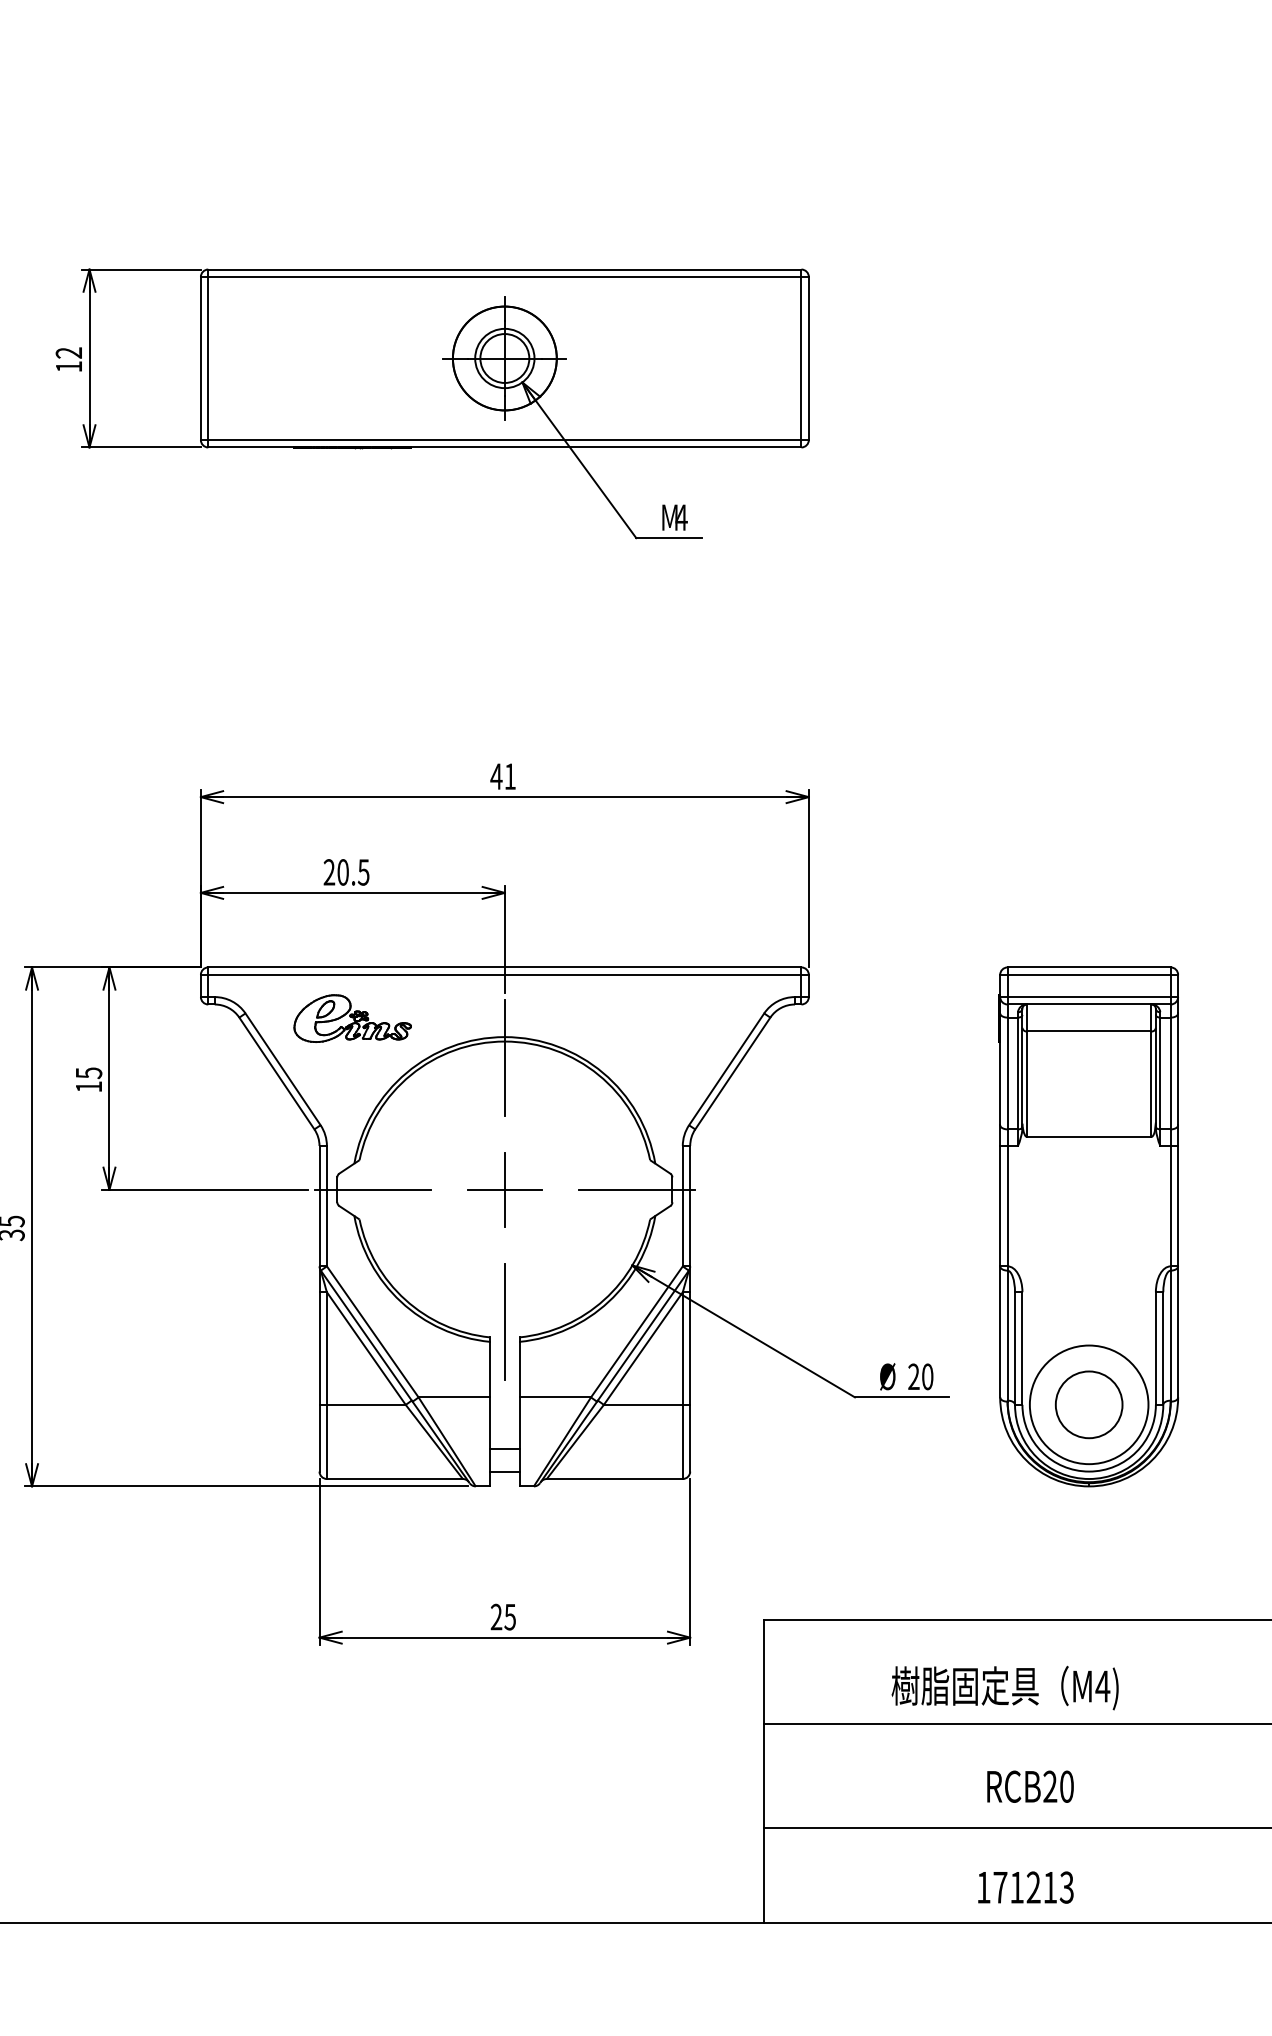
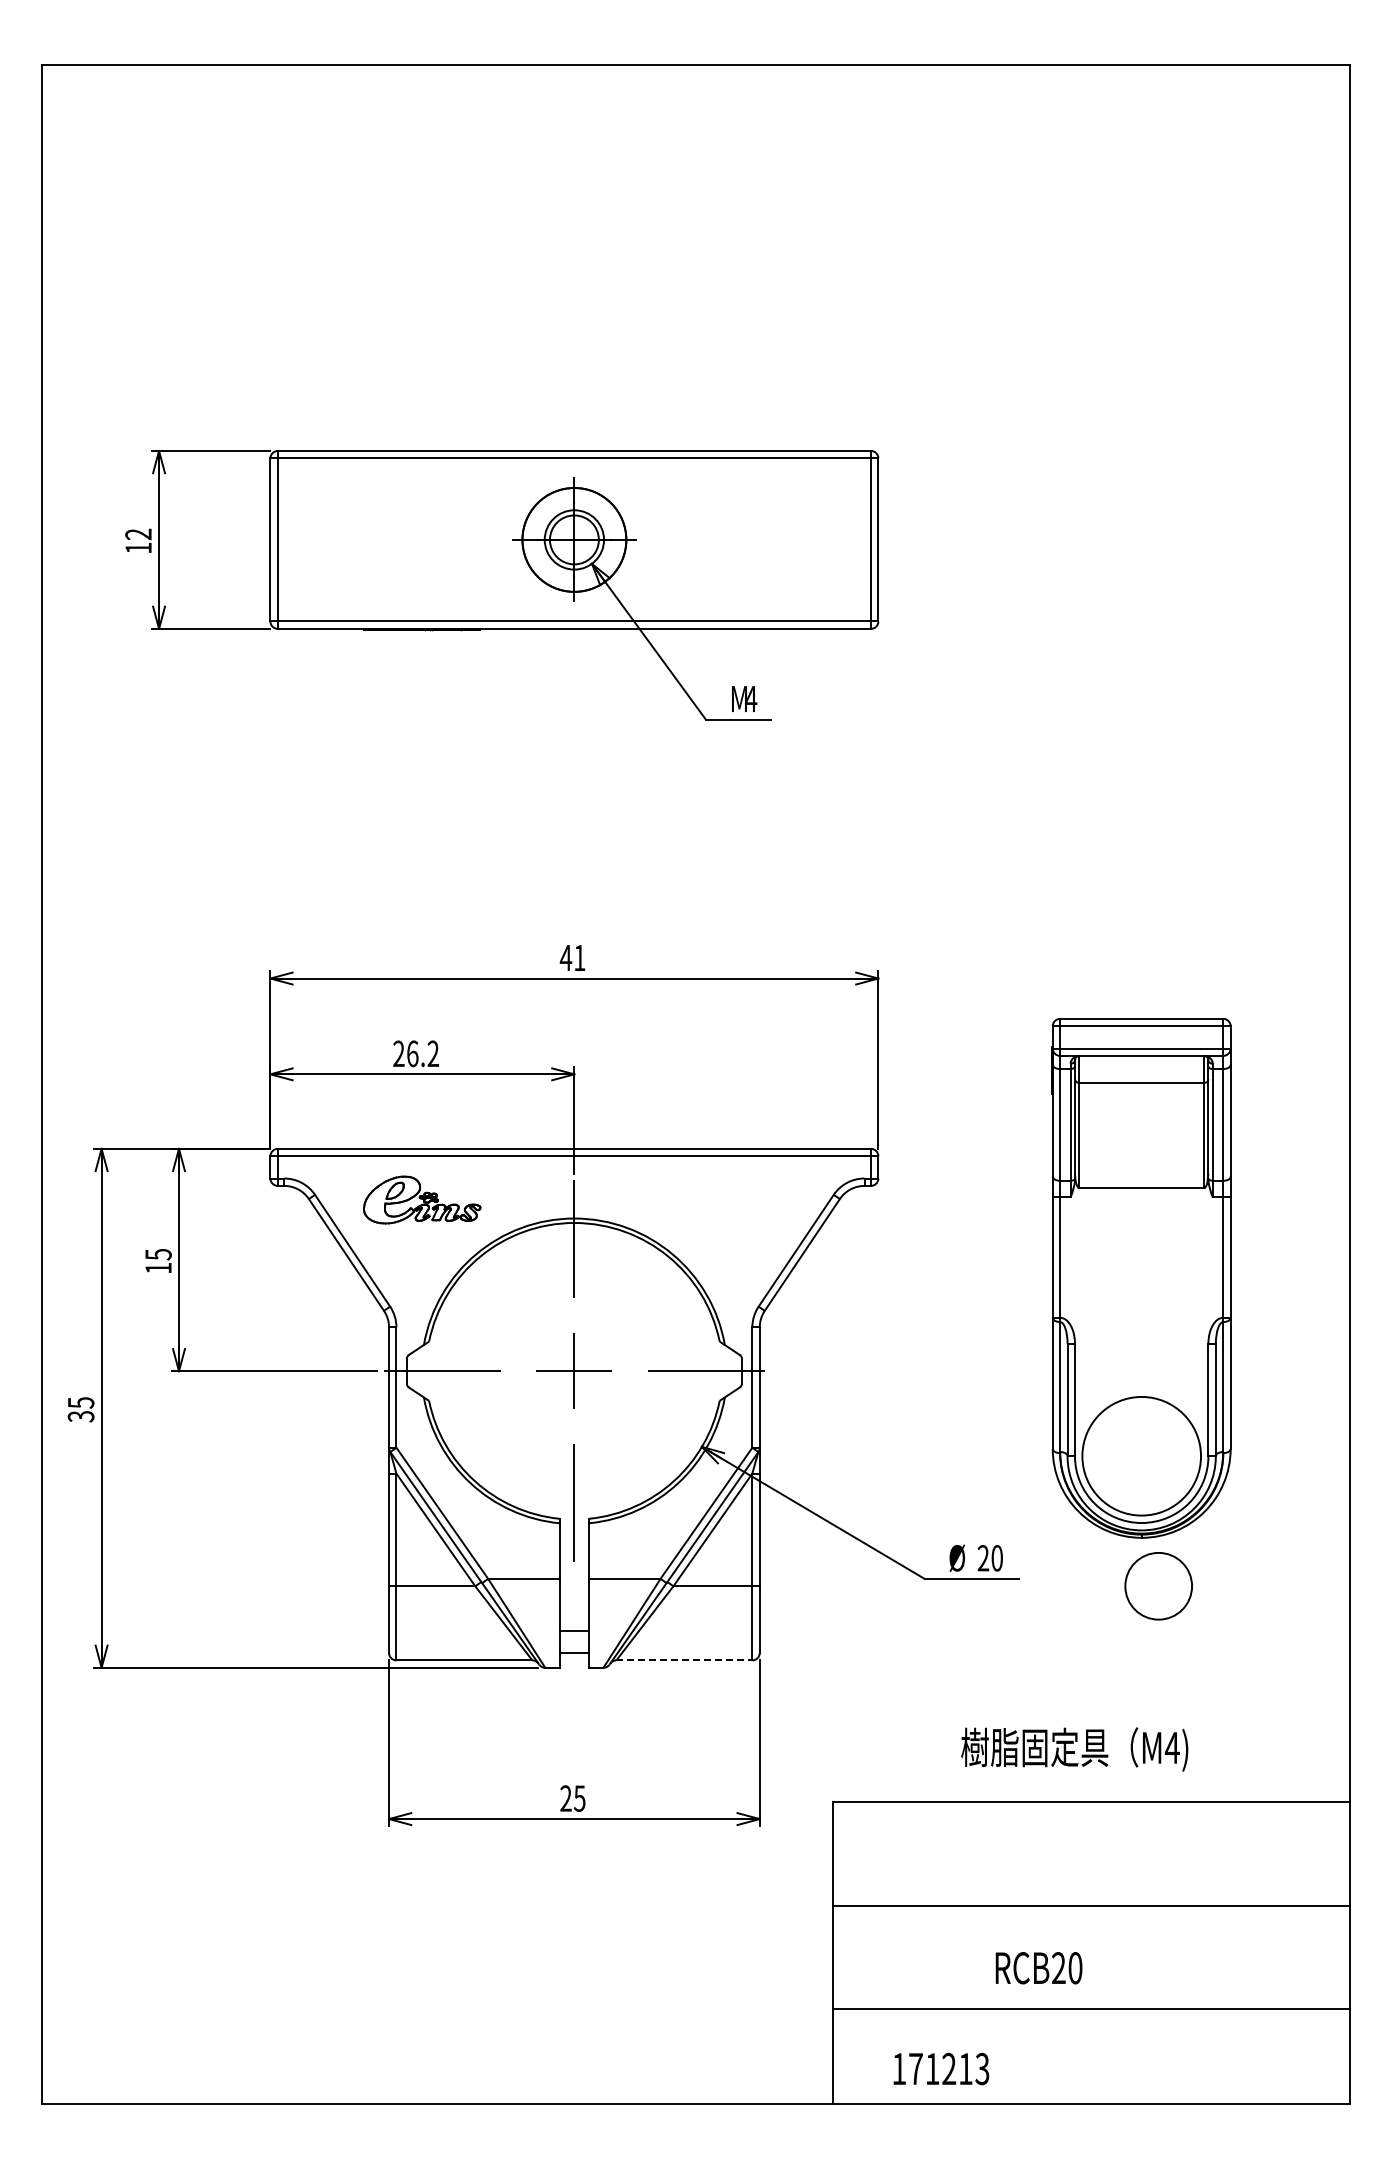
text: (352, 872) -> (422, 1053), 20.5 -> 26.2
part: (1088, 1227) -> (1141, 1278), moved
line: (614, 1479) -> (684, 1660), solid -> dashed
text: (1004, 1688) -> (1074, 1749), moved
text: (1029, 1787) -> (1038, 1968), moved
text: (1025, 1887) -> (941, 2068), moved

